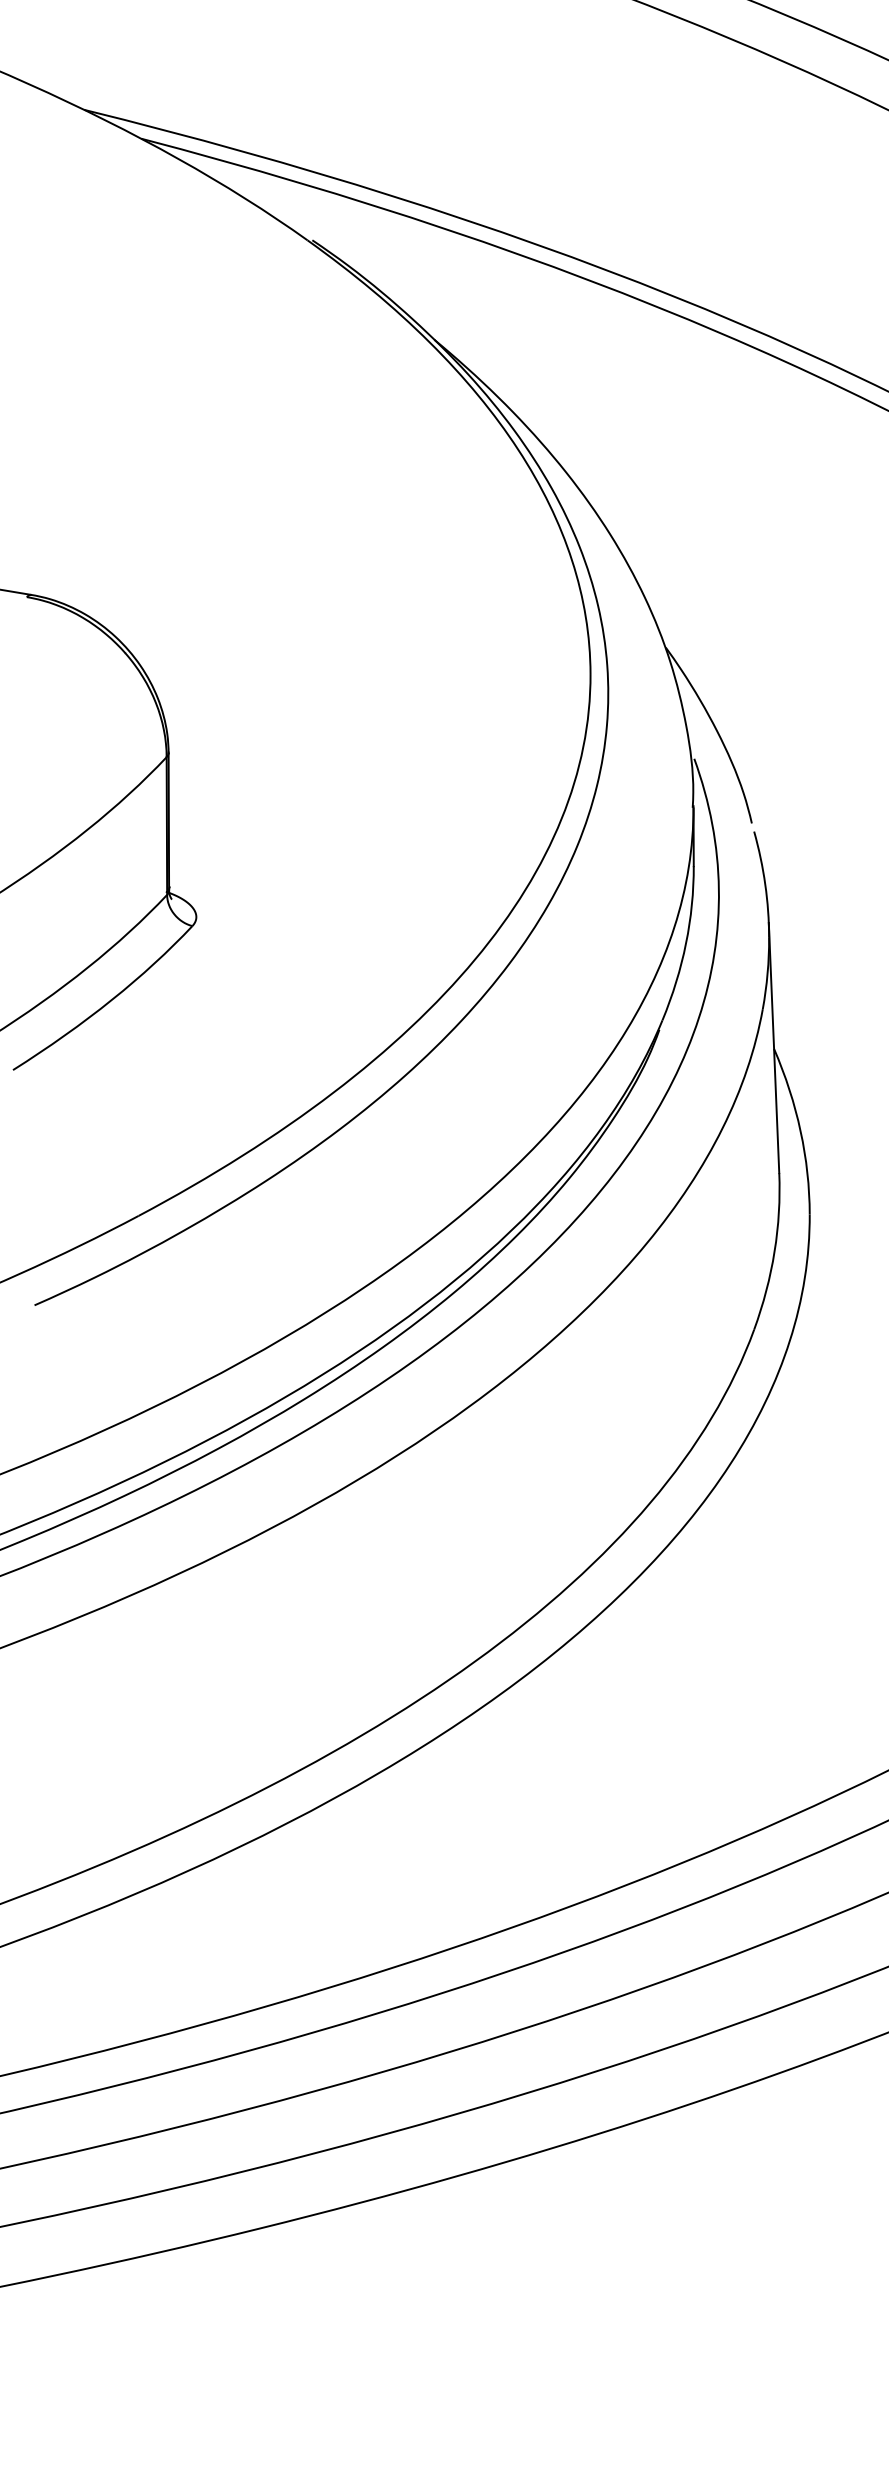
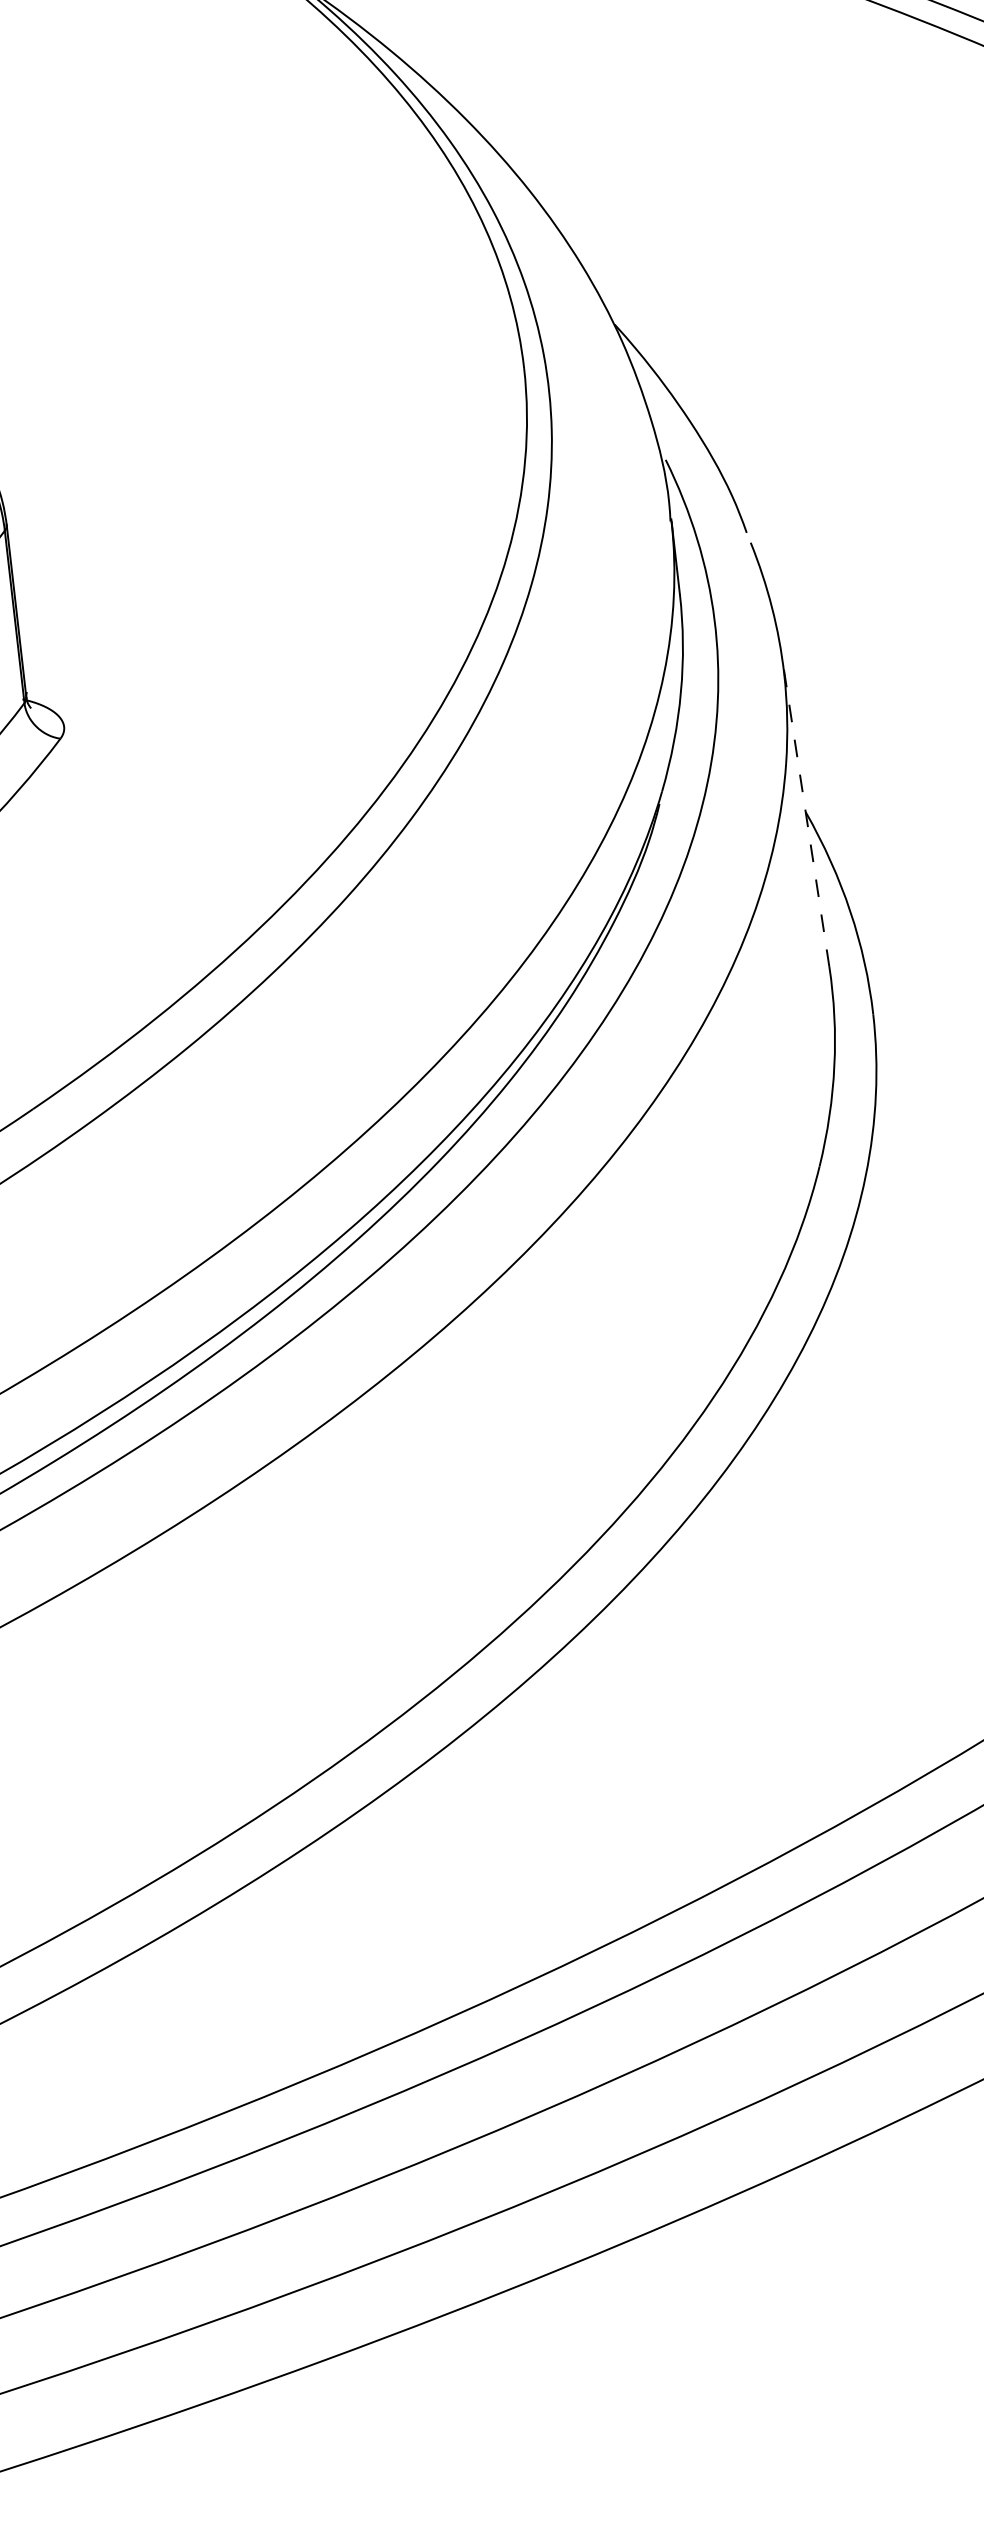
line: (774, 1047) -> (806, 810), solid -> dashed

